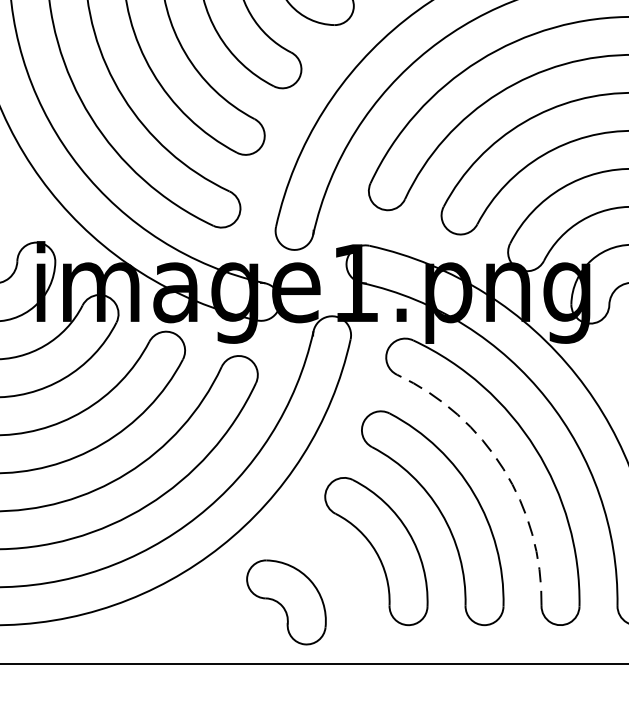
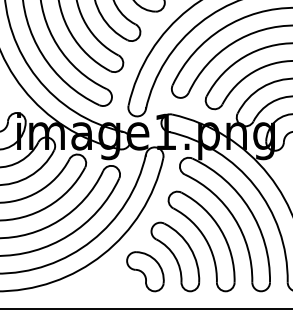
arc: (503, 468) -> (234, 218), dashed -> solid
part: (286, 601) -> (145, 271), moved

